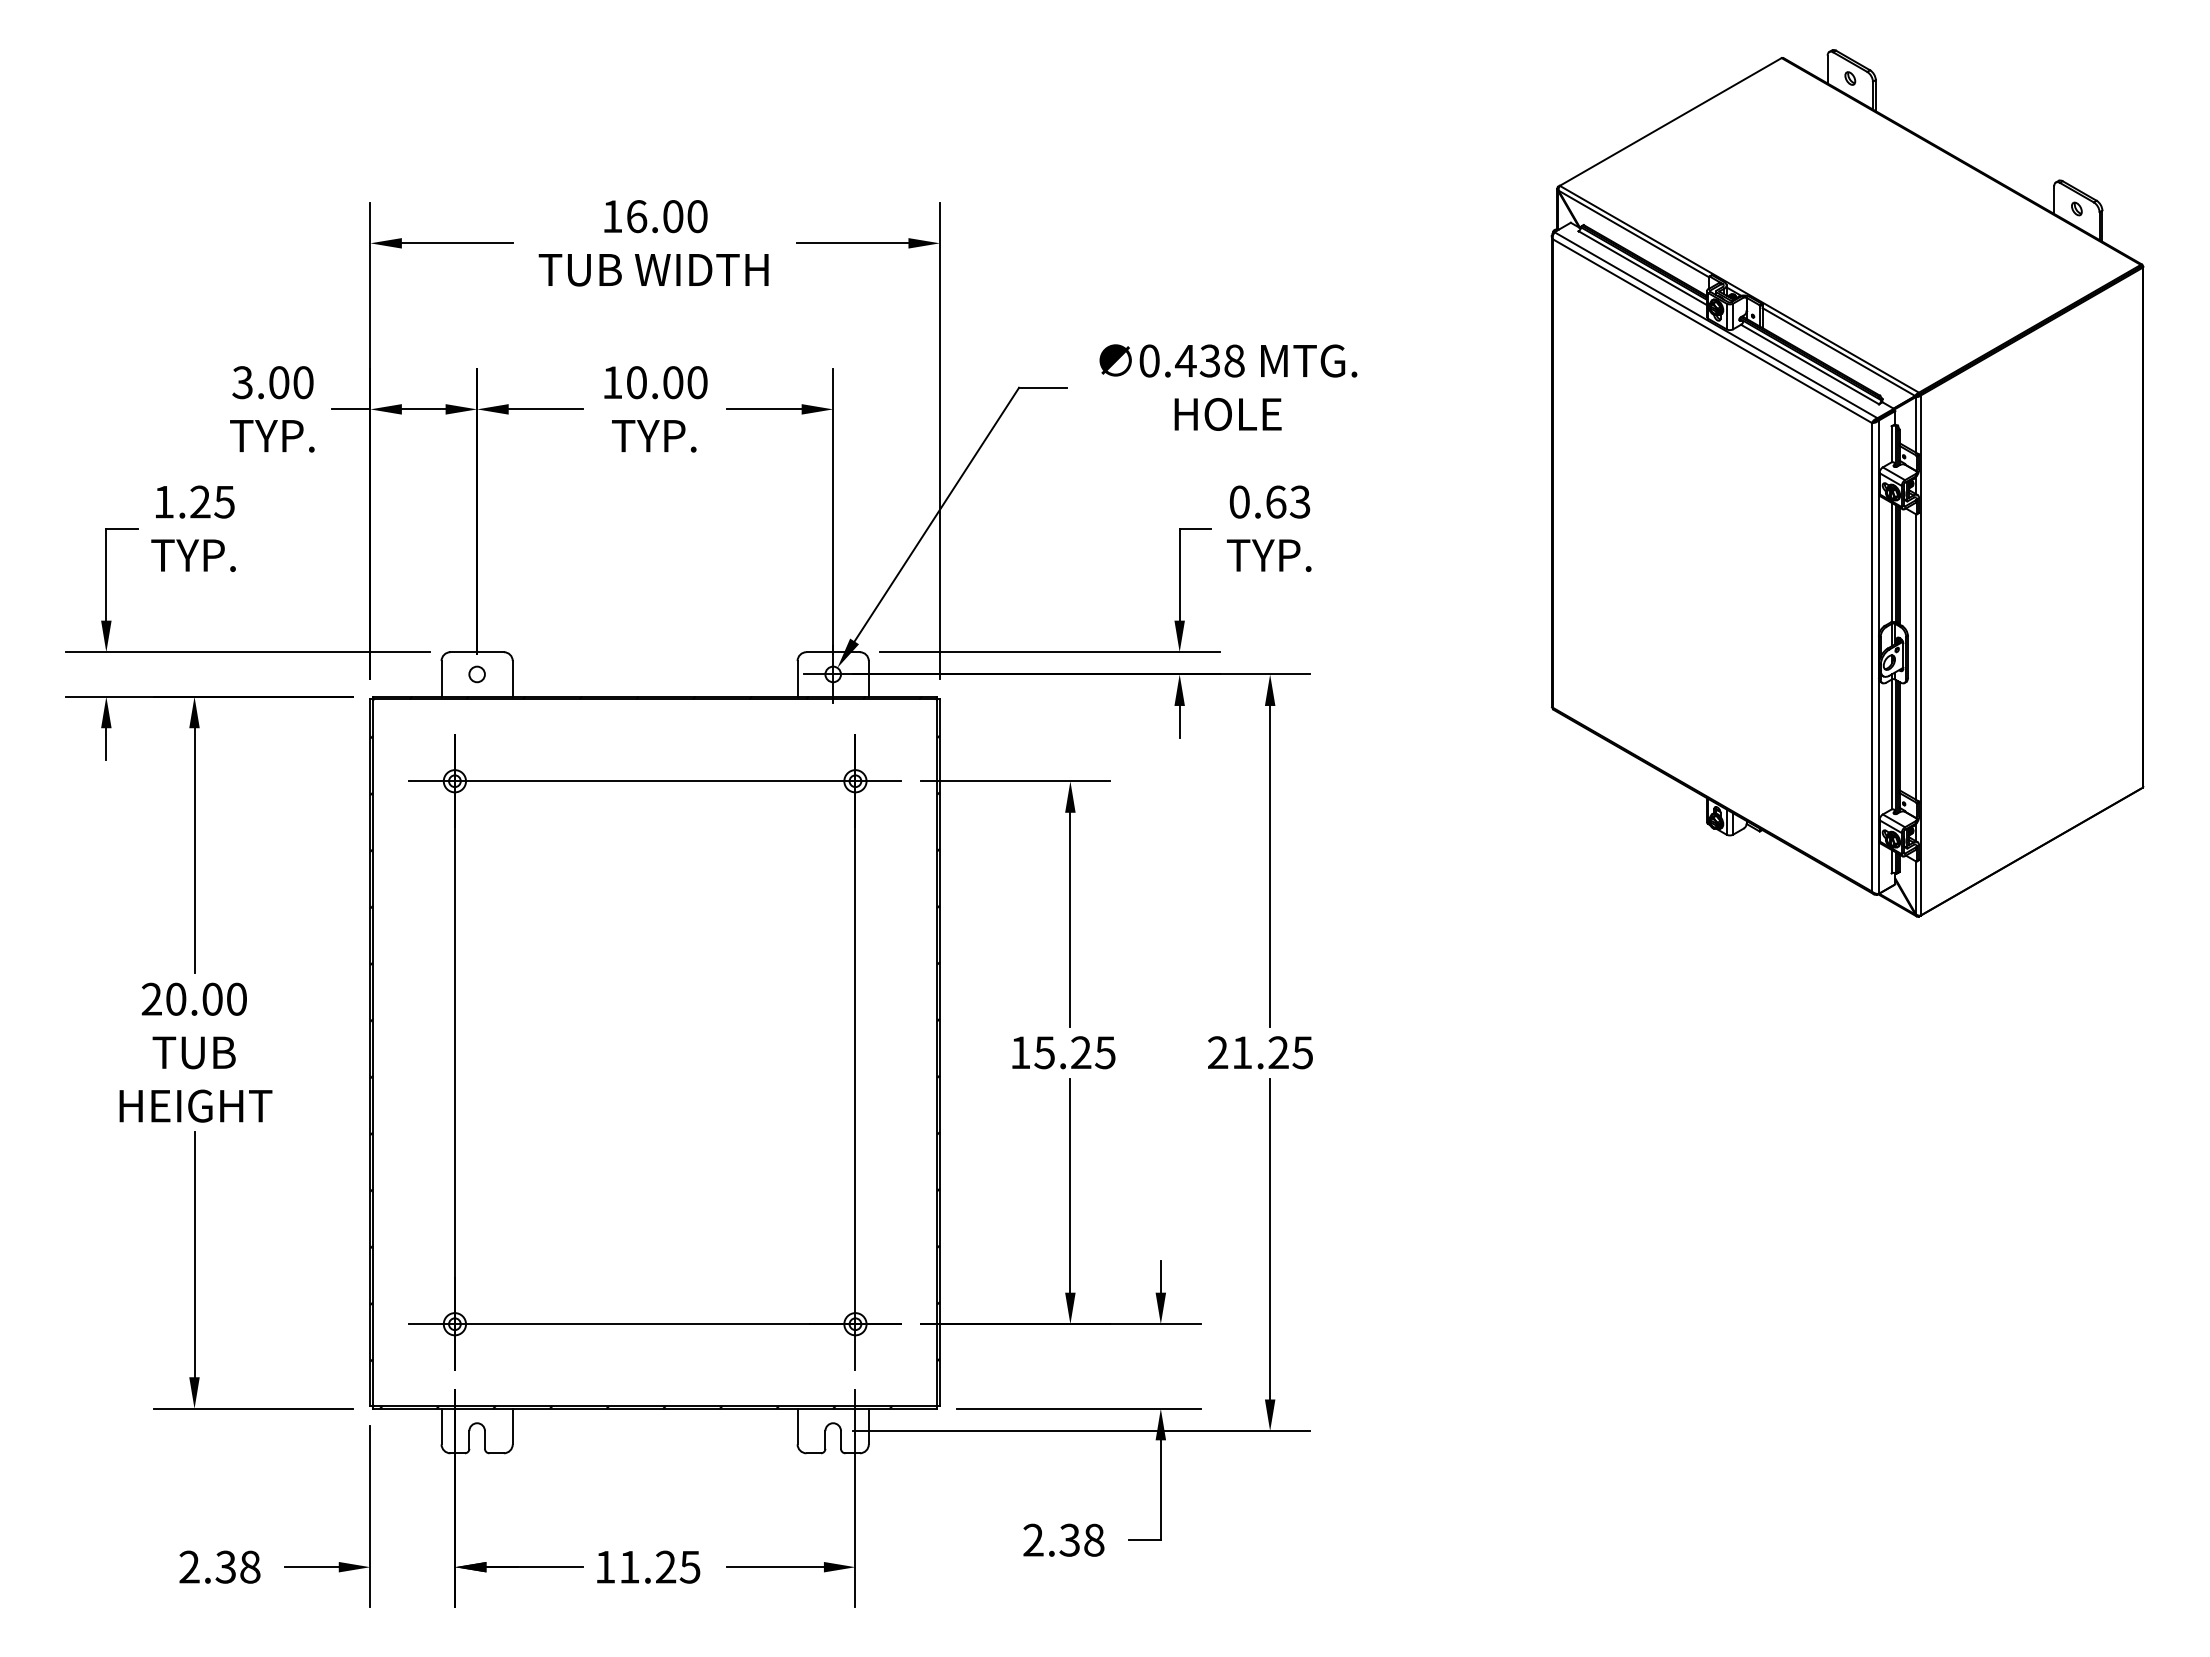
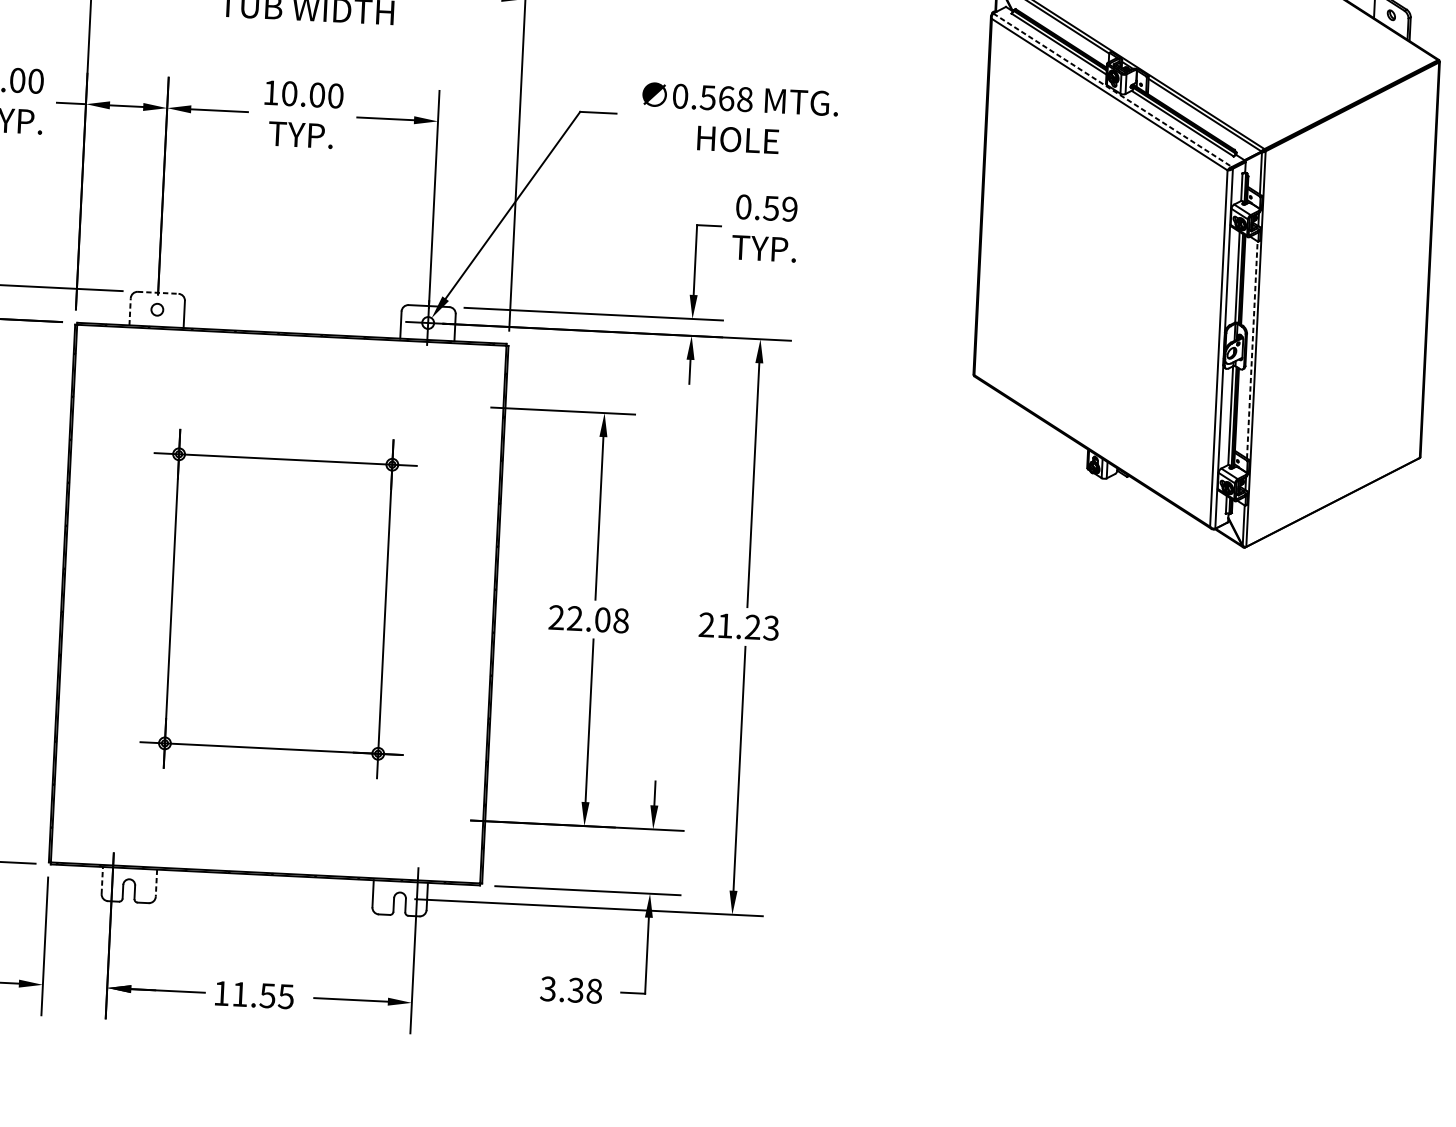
line: (1716, 325) -> (1112, 90), solid -> dashed
text: (1197, 360) -> (716, 97), 0.438 -> 0.568
text: (1287, 501) -> (780, 208), 0.63 -> 0.59
line: (477, 652) -> (158, 293), solid -> dashed
line: (1915, 656) -> (1252, 349), solid -> dashed
line: (441, 678) -> (130, 311), solid -> dashed
part: (654, 1052) -> (278, 603), size x0.7
text: (1062, 1052) -> (588, 619), 15.25 -> 22.08
text: (1302, 1052) -> (771, 628), 21.25 -> 21.23
line: (441, 1426) -> (102, 880), solid -> dashed
line: (512, 1426) -> (156, 883), solid -> dashed
text: (1033, 1540) -> (548, 989), 2.38 -> 3.38
text: (665, 1566) -> (267, 995), 11.25 -> 11.55

